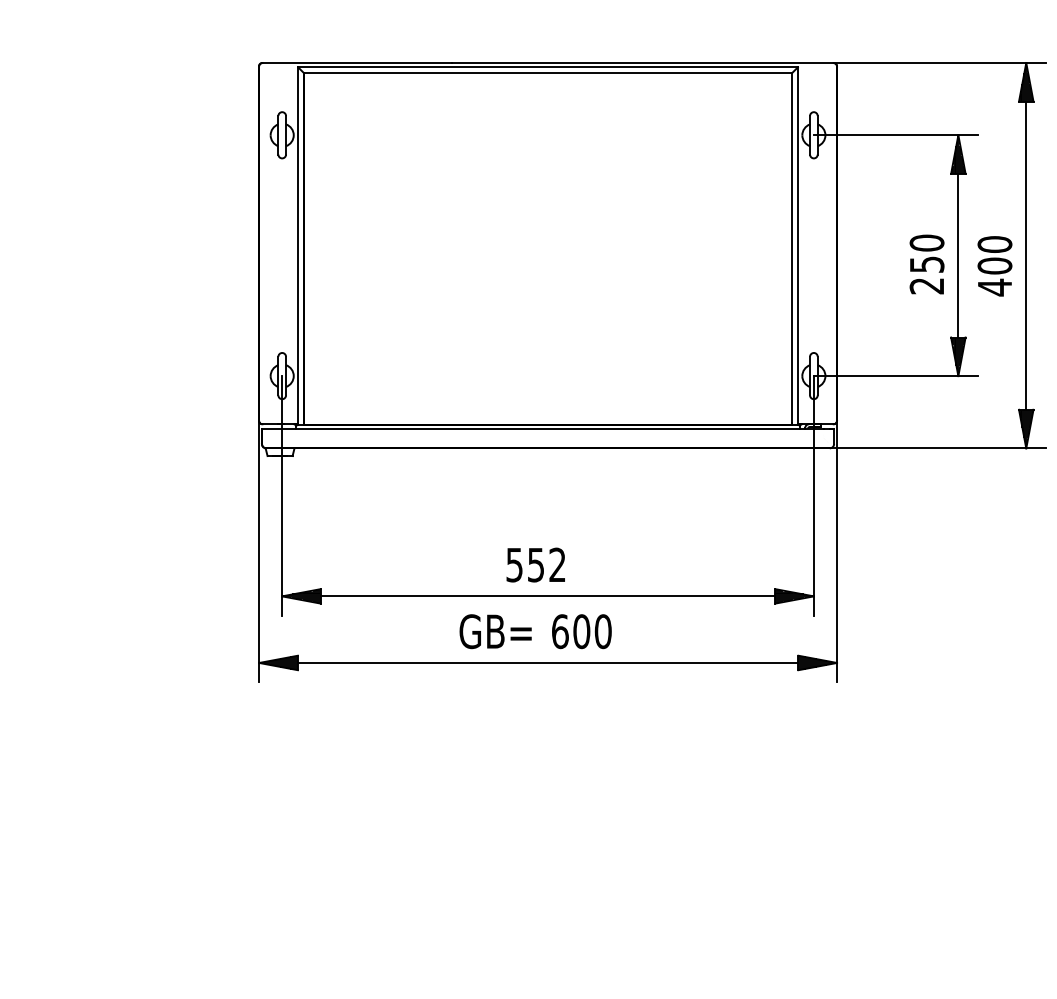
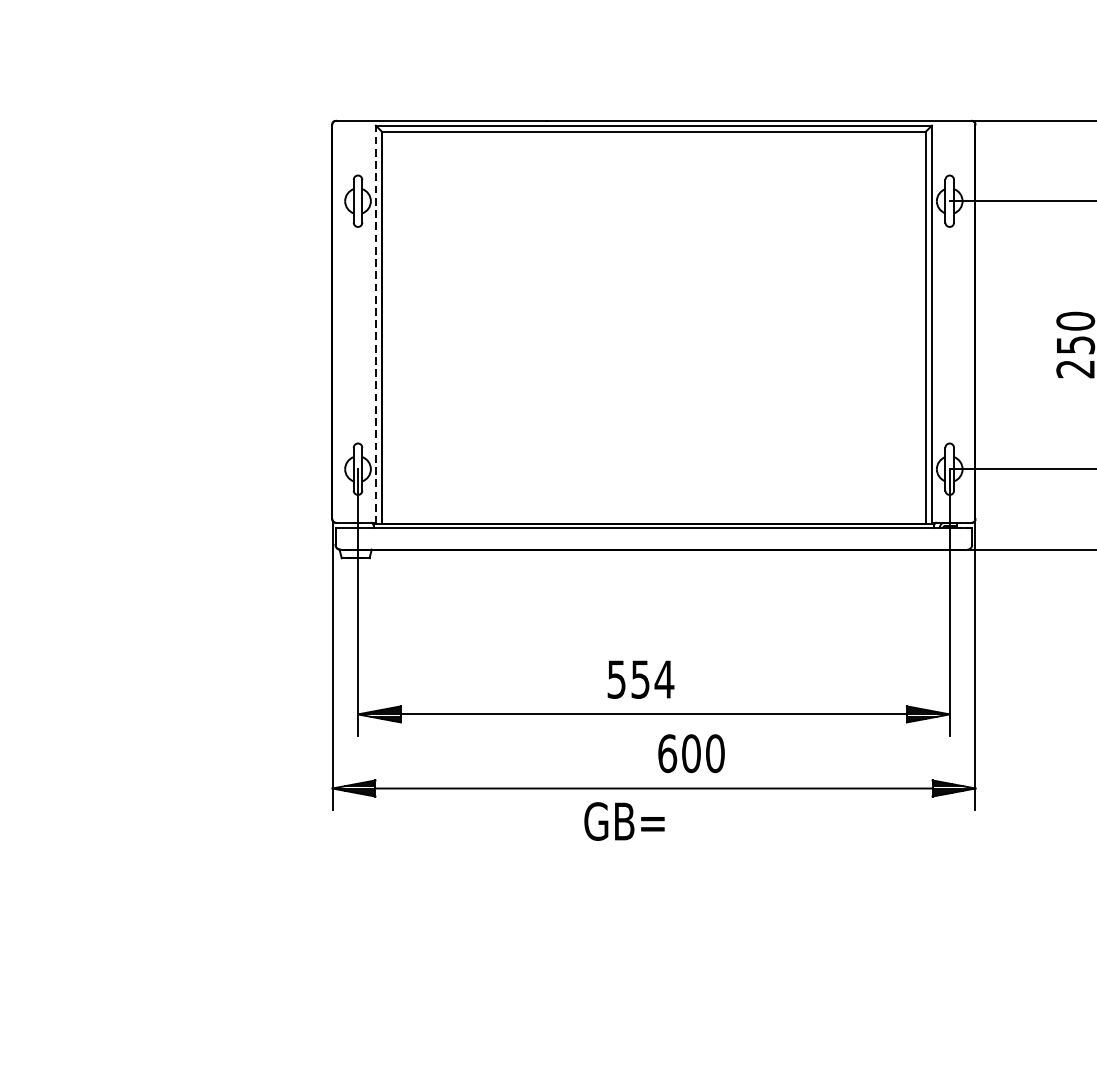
line: (298, 246) -> (376, 325), solid -> dashed
text: (557, 564) -> (664, 678), 552 -> 554
text: (495, 631) -> (624, 821), moved

